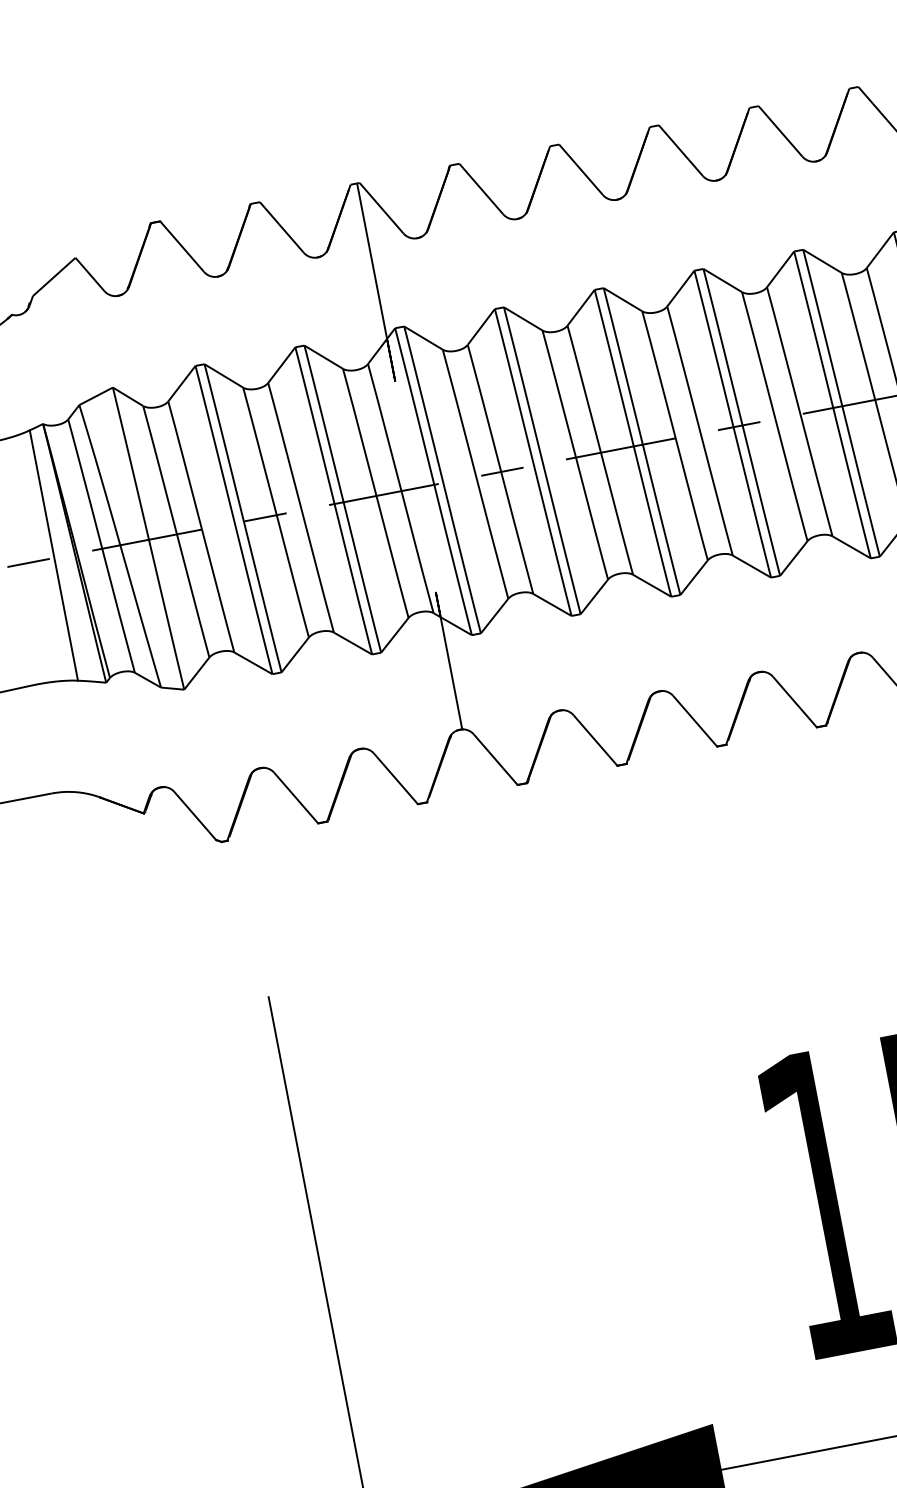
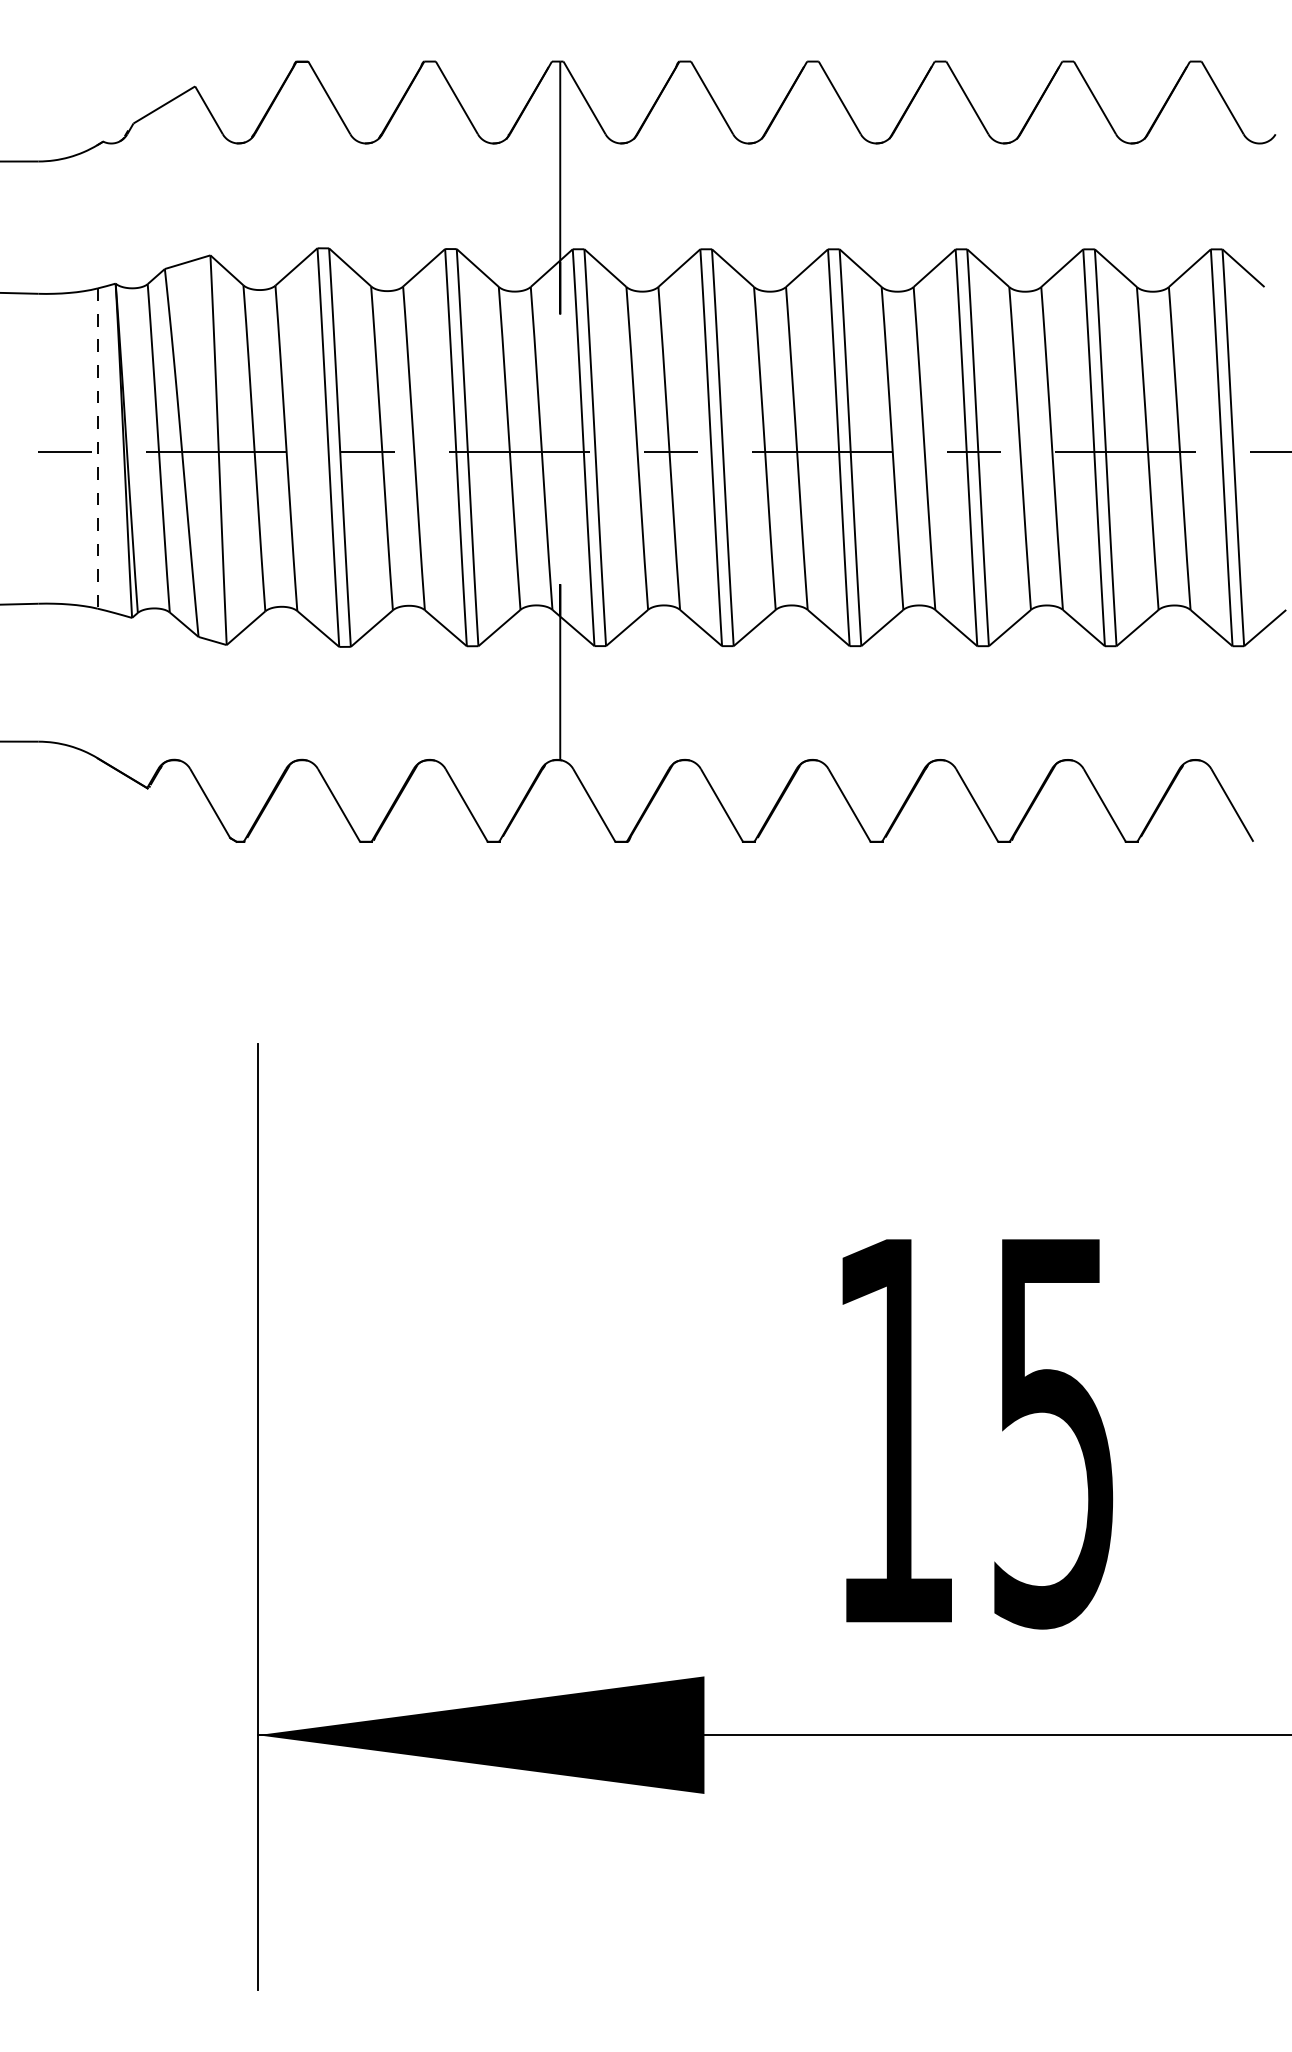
line: (53, 556) -> (97, 449), solid -> dashed

